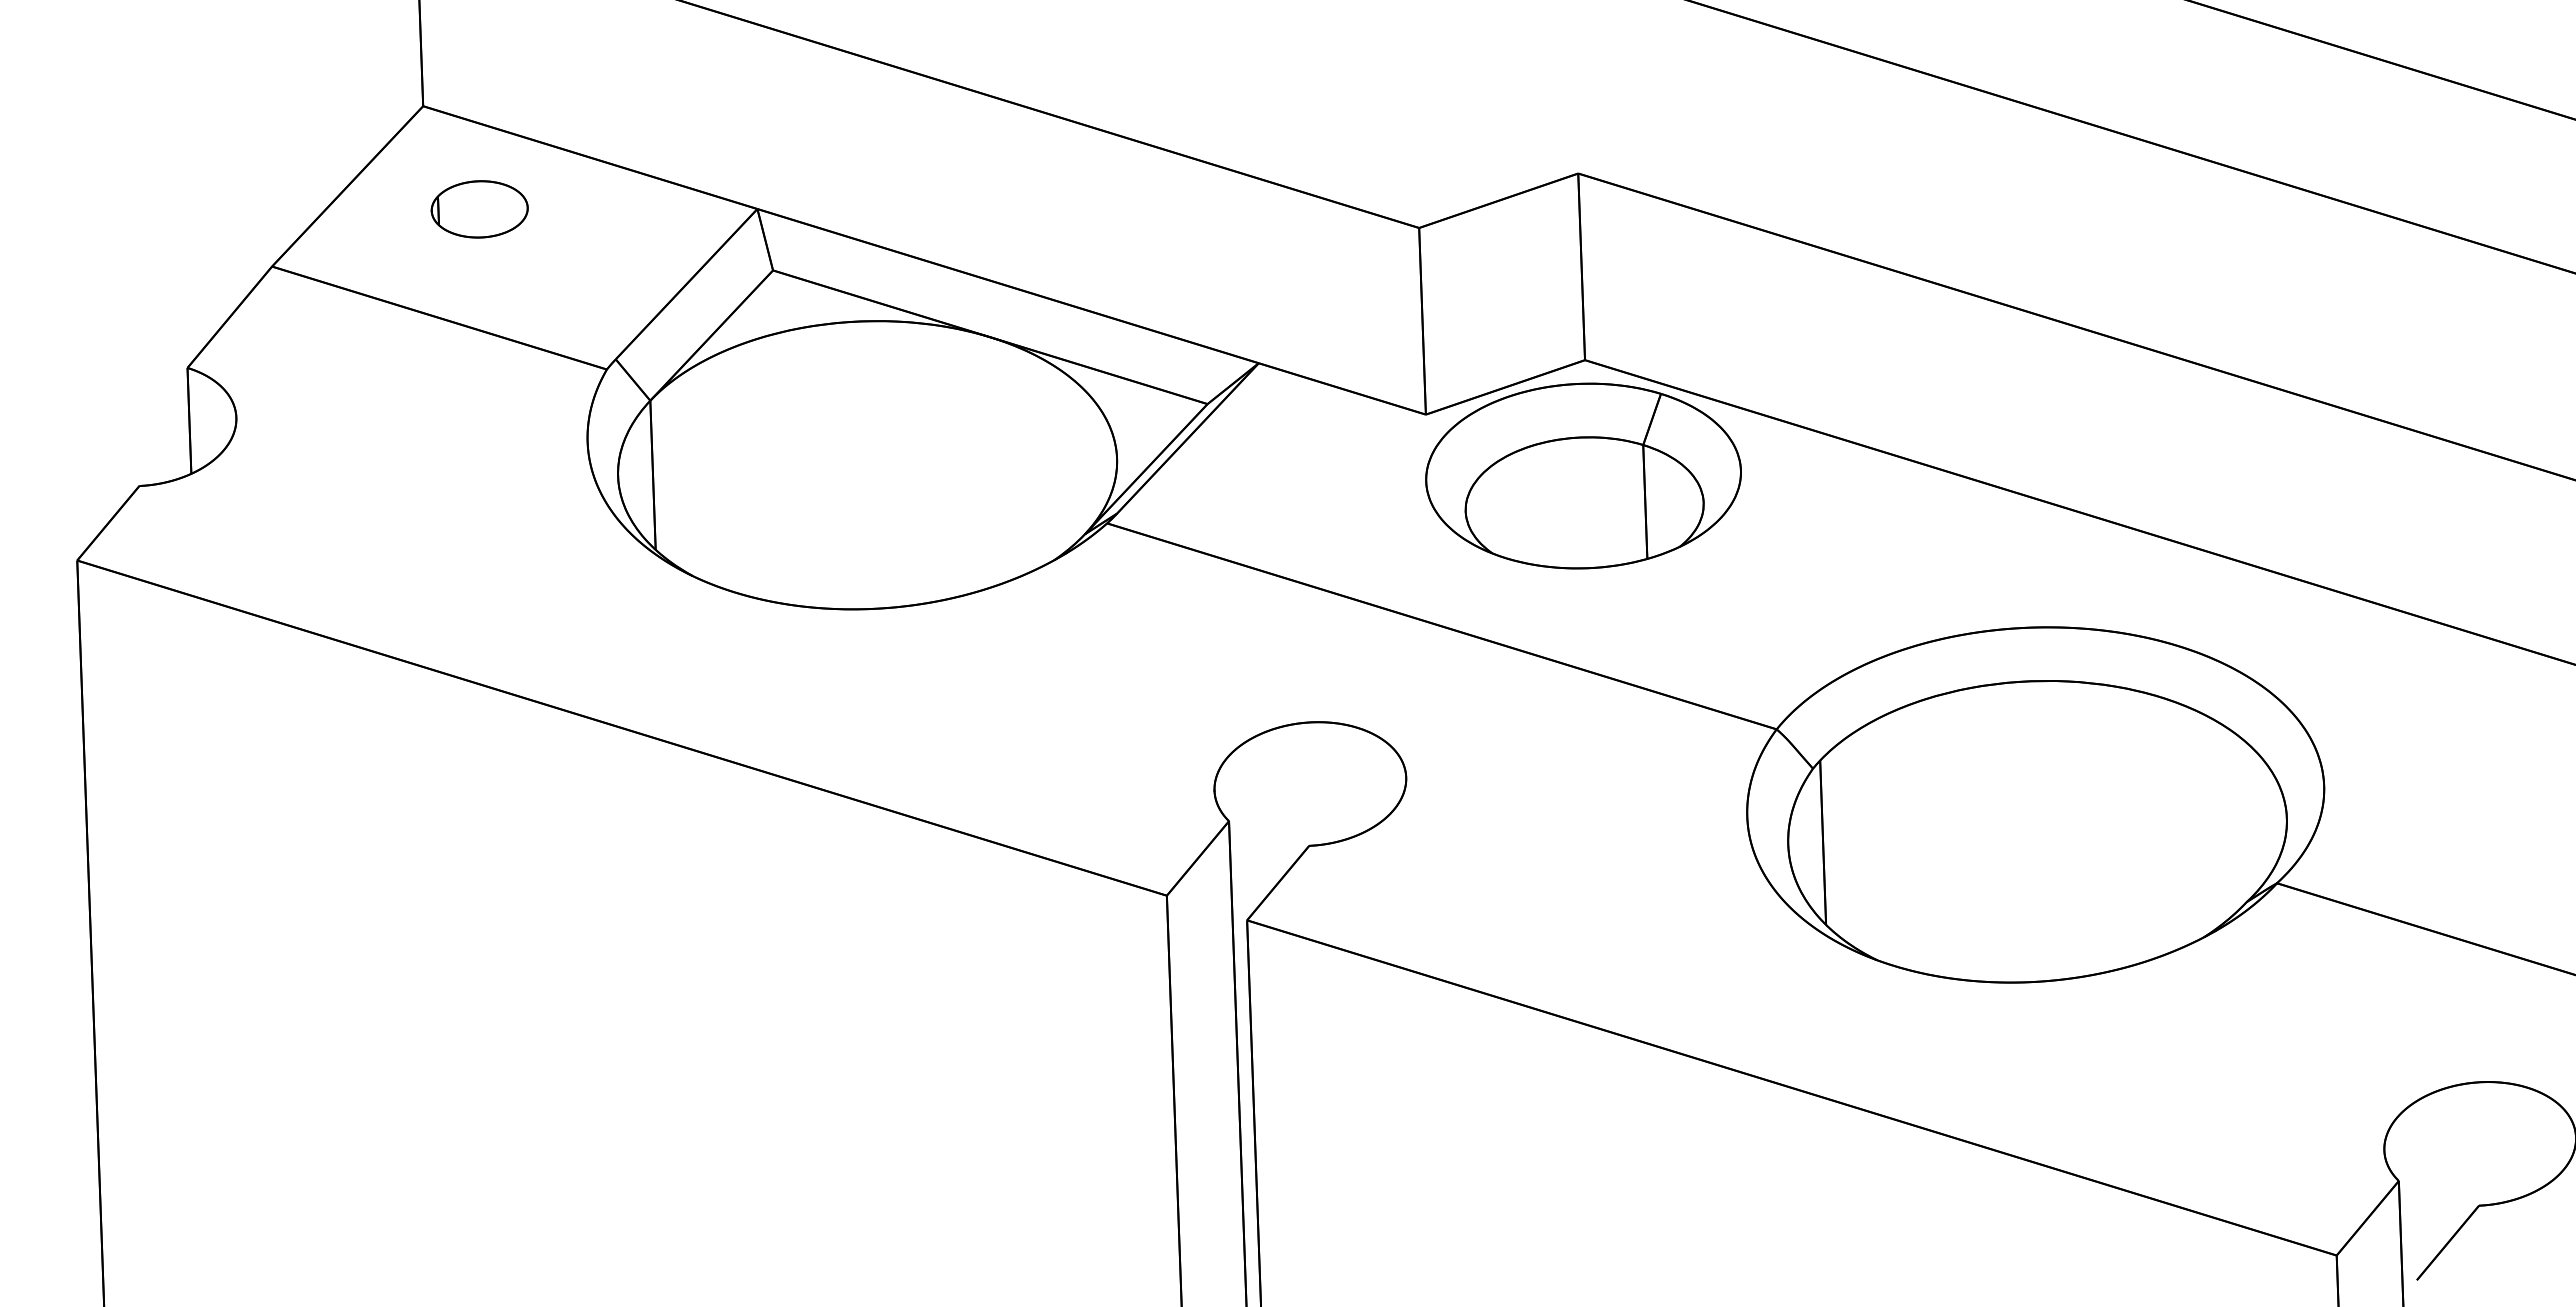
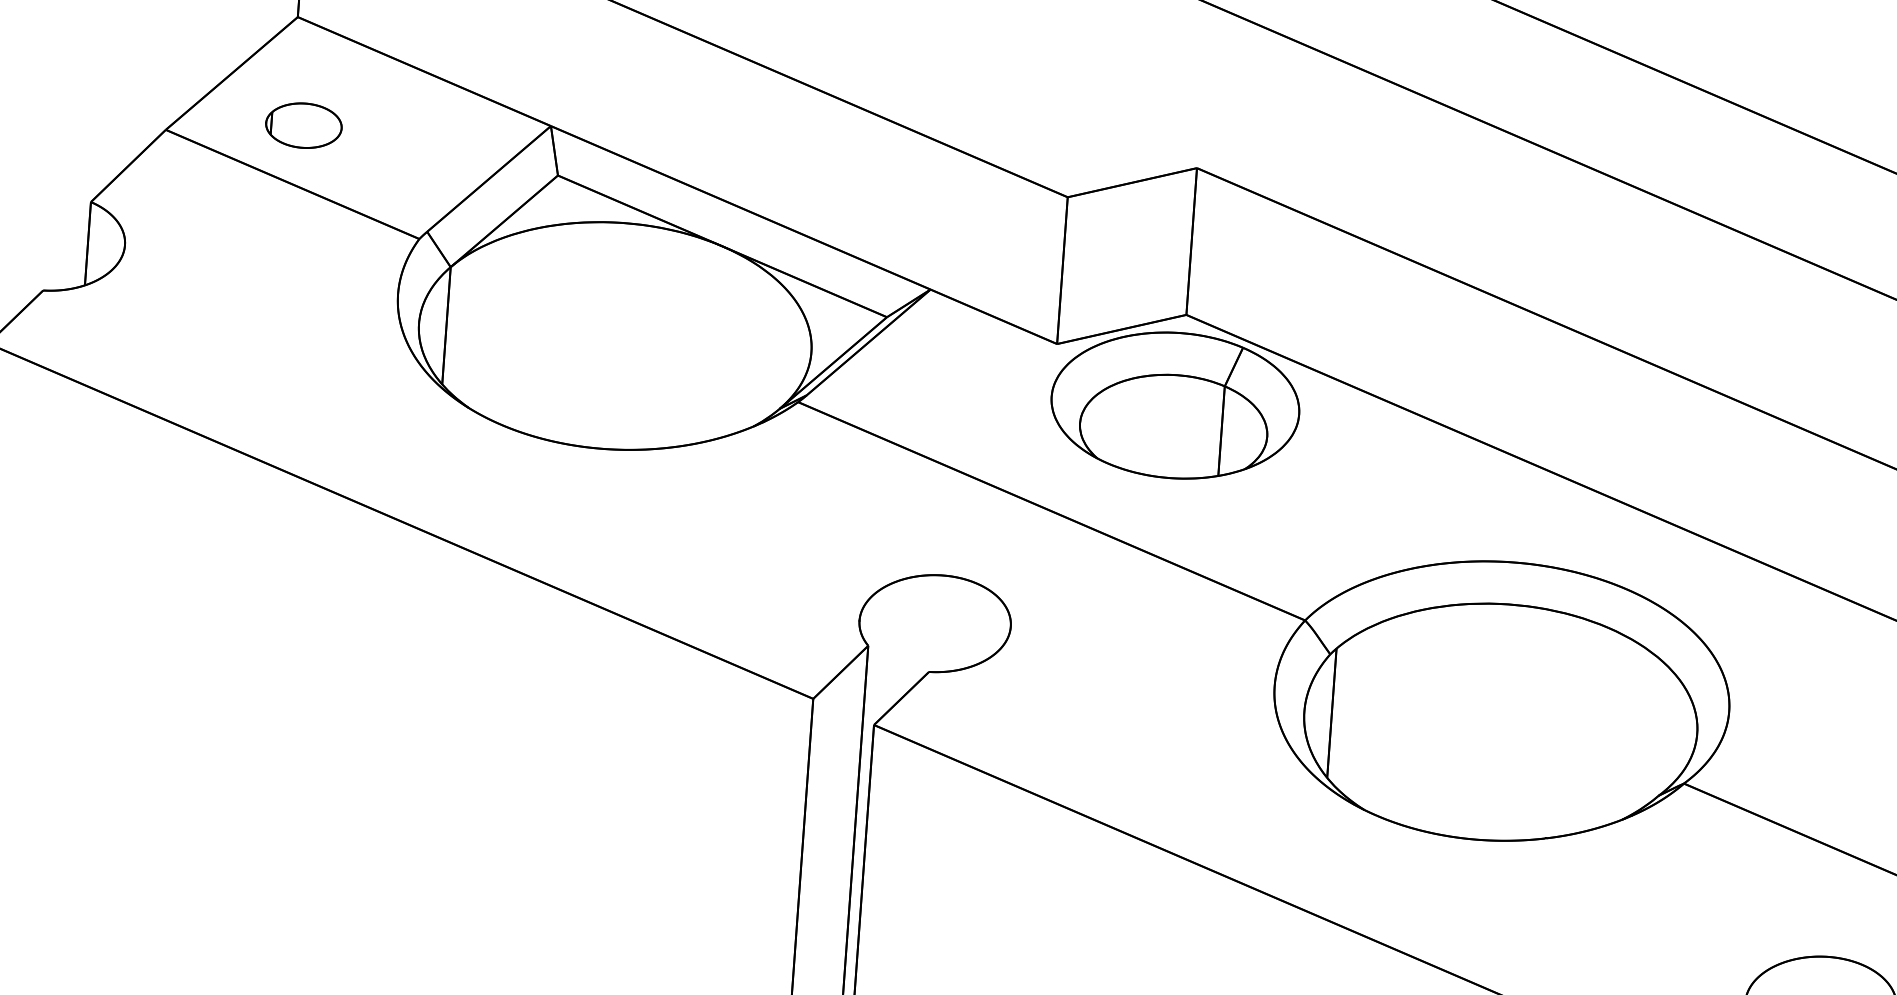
part: (479, 209) -> (303, 125), moved

